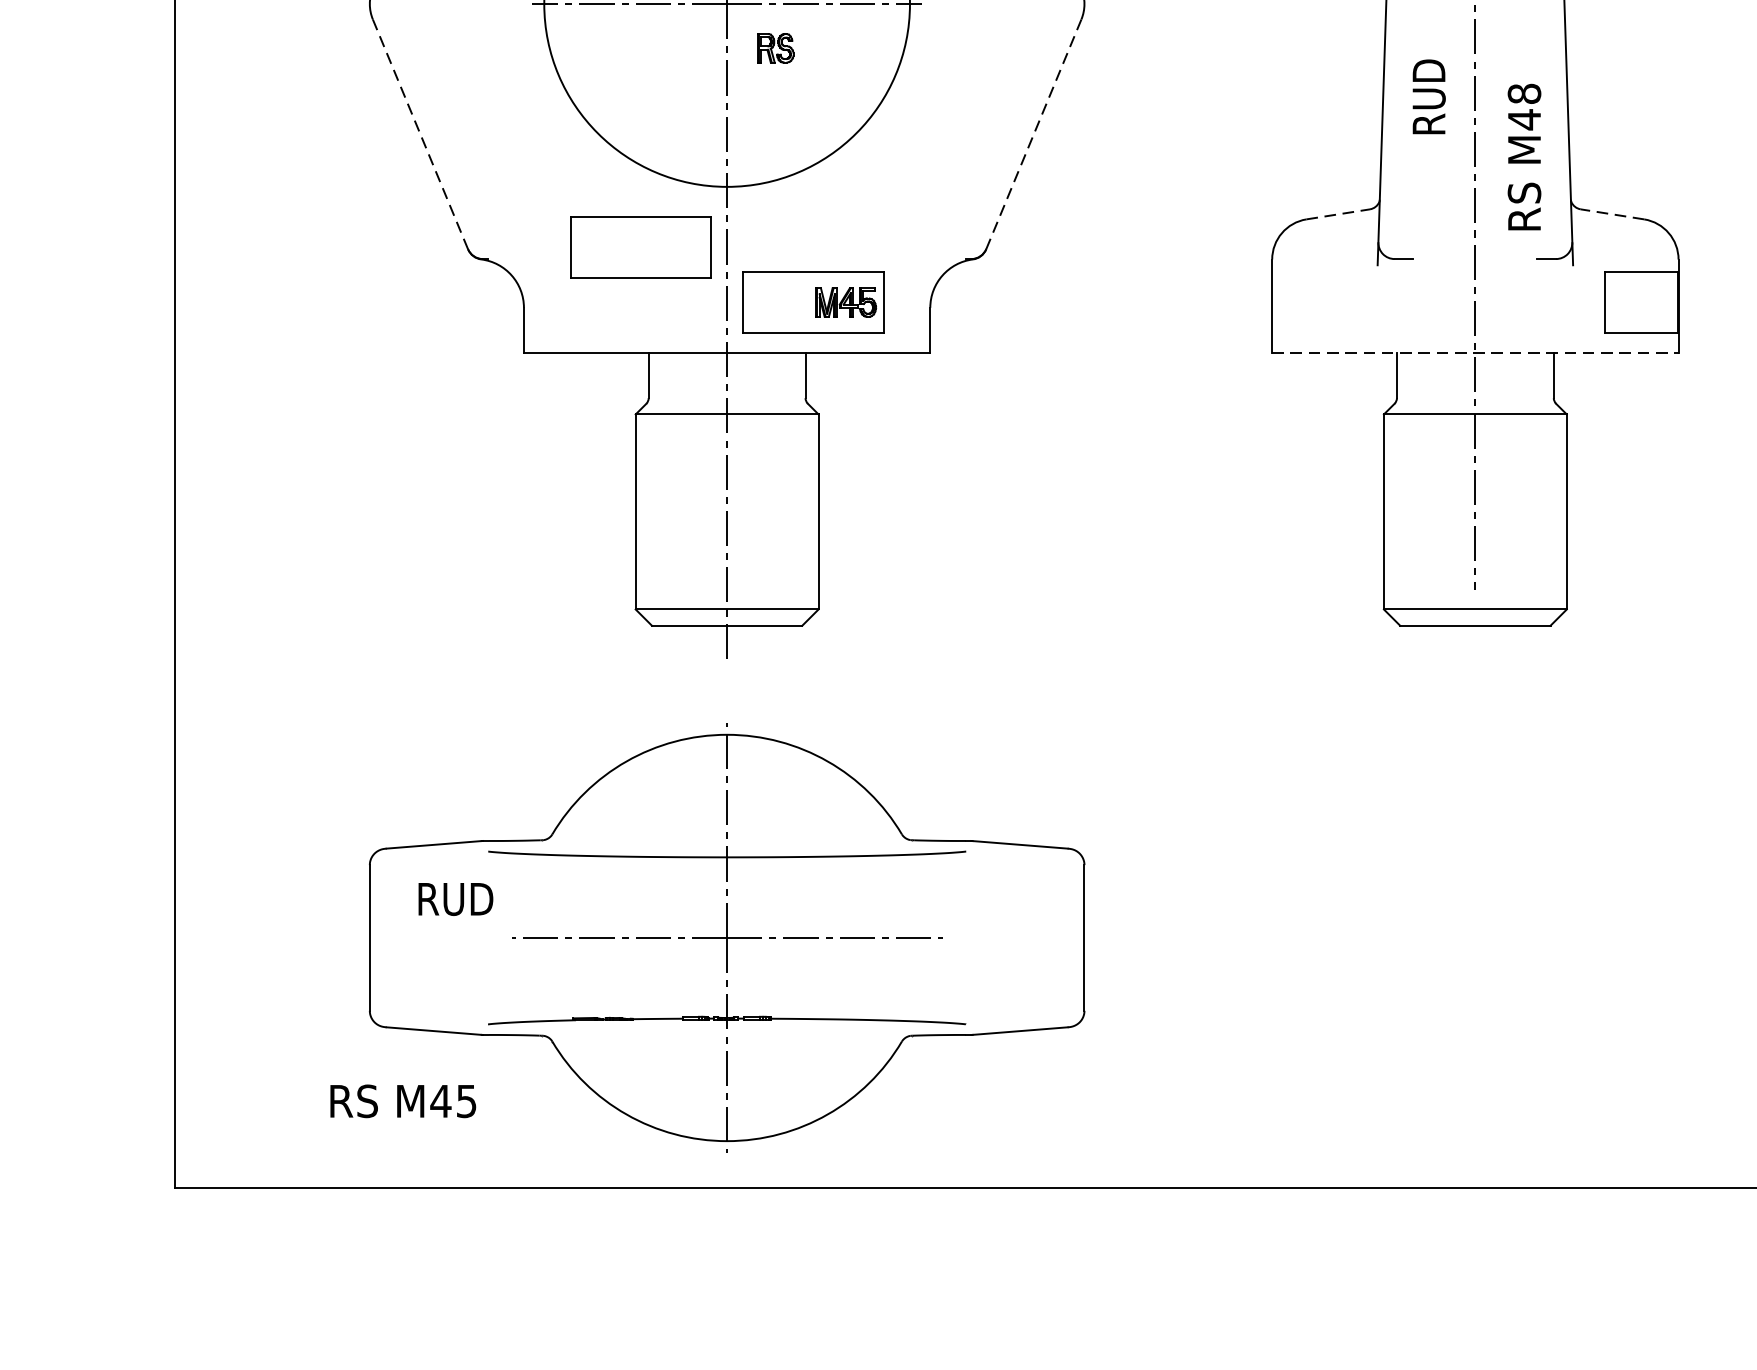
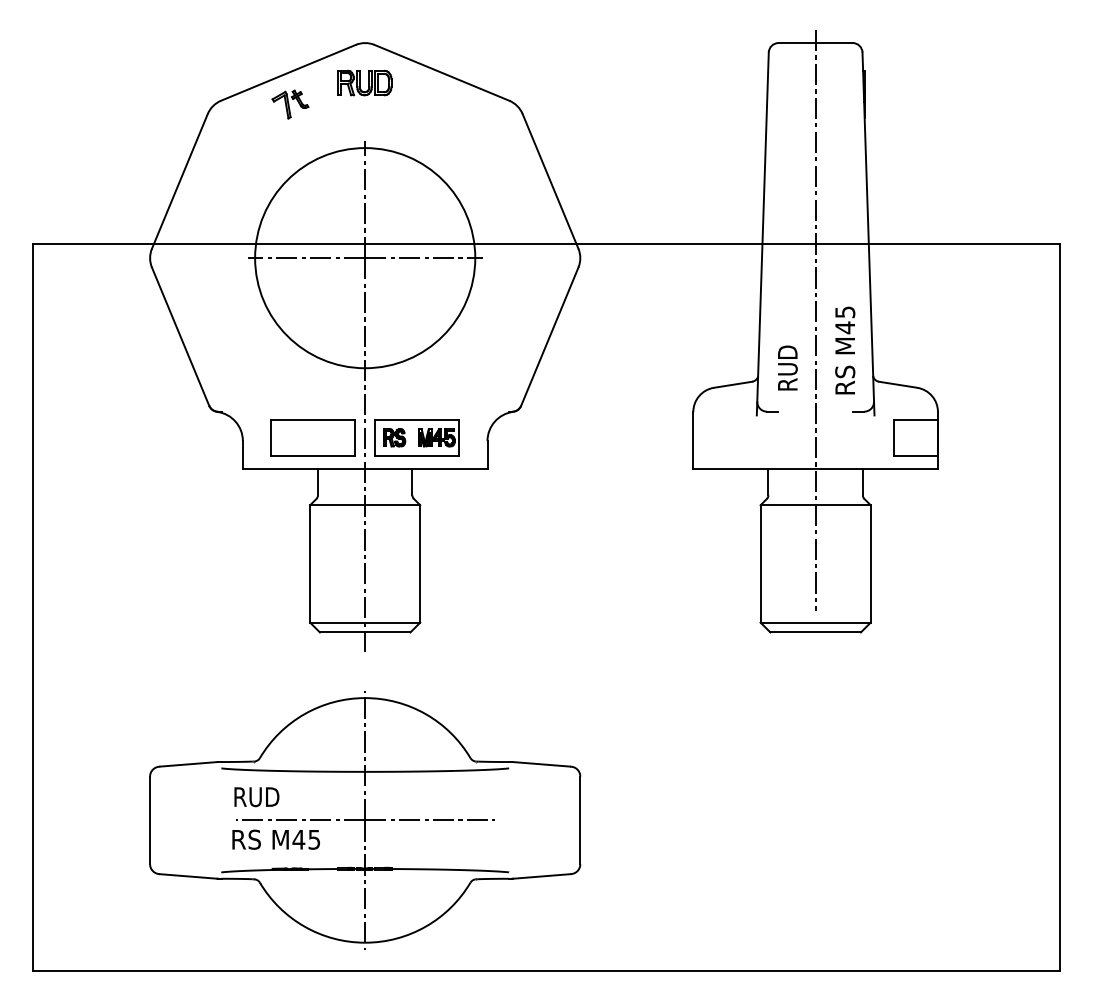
part: (775, 47) -> (394, 437), moved
text: (1524, 94) -> (845, 312), M48 -> M45
text: (1428, 95) -> (787, 367), moved
line: (420, 134) -> (180, 336), dashed -> solid
line: (1033, 134) -> (549, 336), dashed -> solid
line: (1338, 213) -> (733, 384), dashed -> solid
line: (1611, 213) -> (897, 384), dashed -> solid
part: (639, 247) -> (312, 437), moved
line: (1476, 353) -> (816, 468), dashed -> solid
text: (455, 899) -> (256, 797), moved
text: (402, 1100) -> (275, 839), moved

